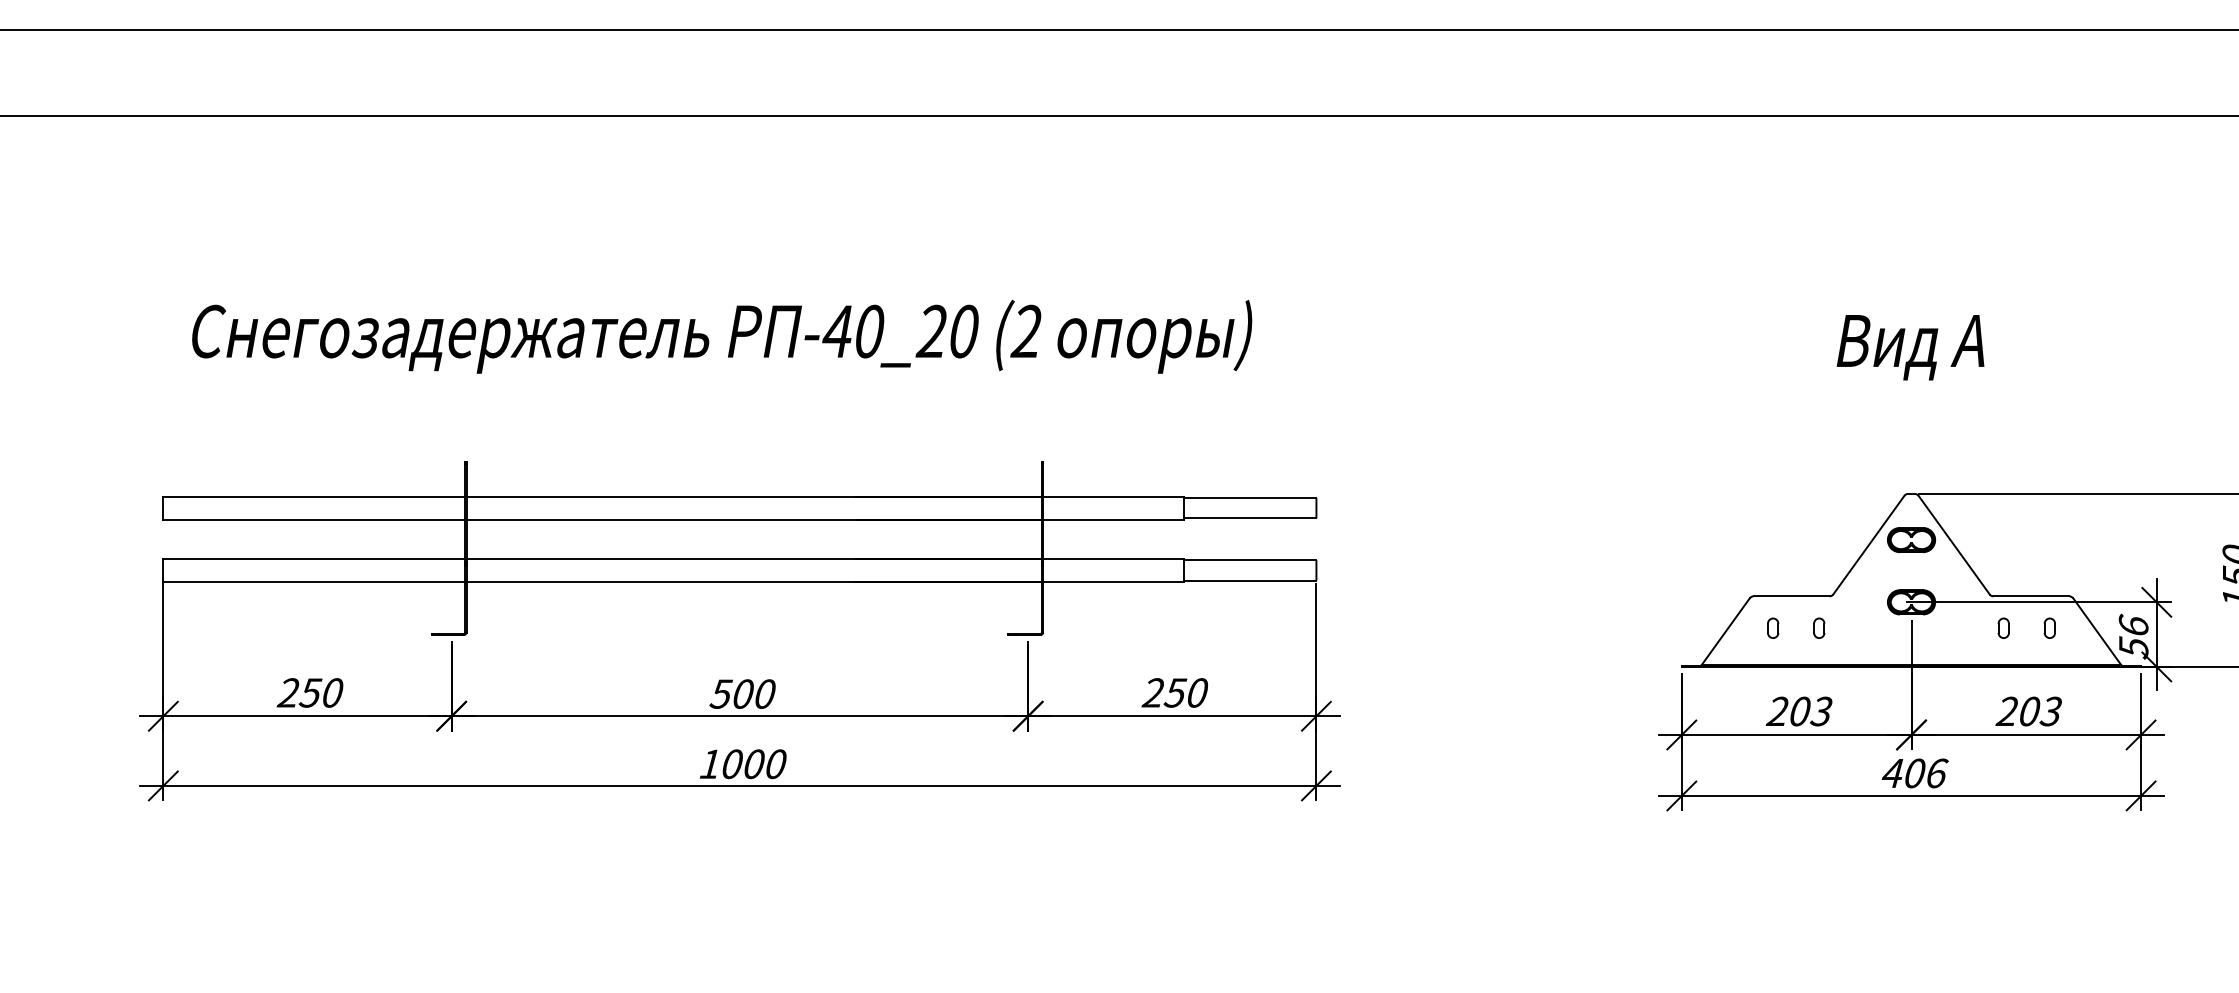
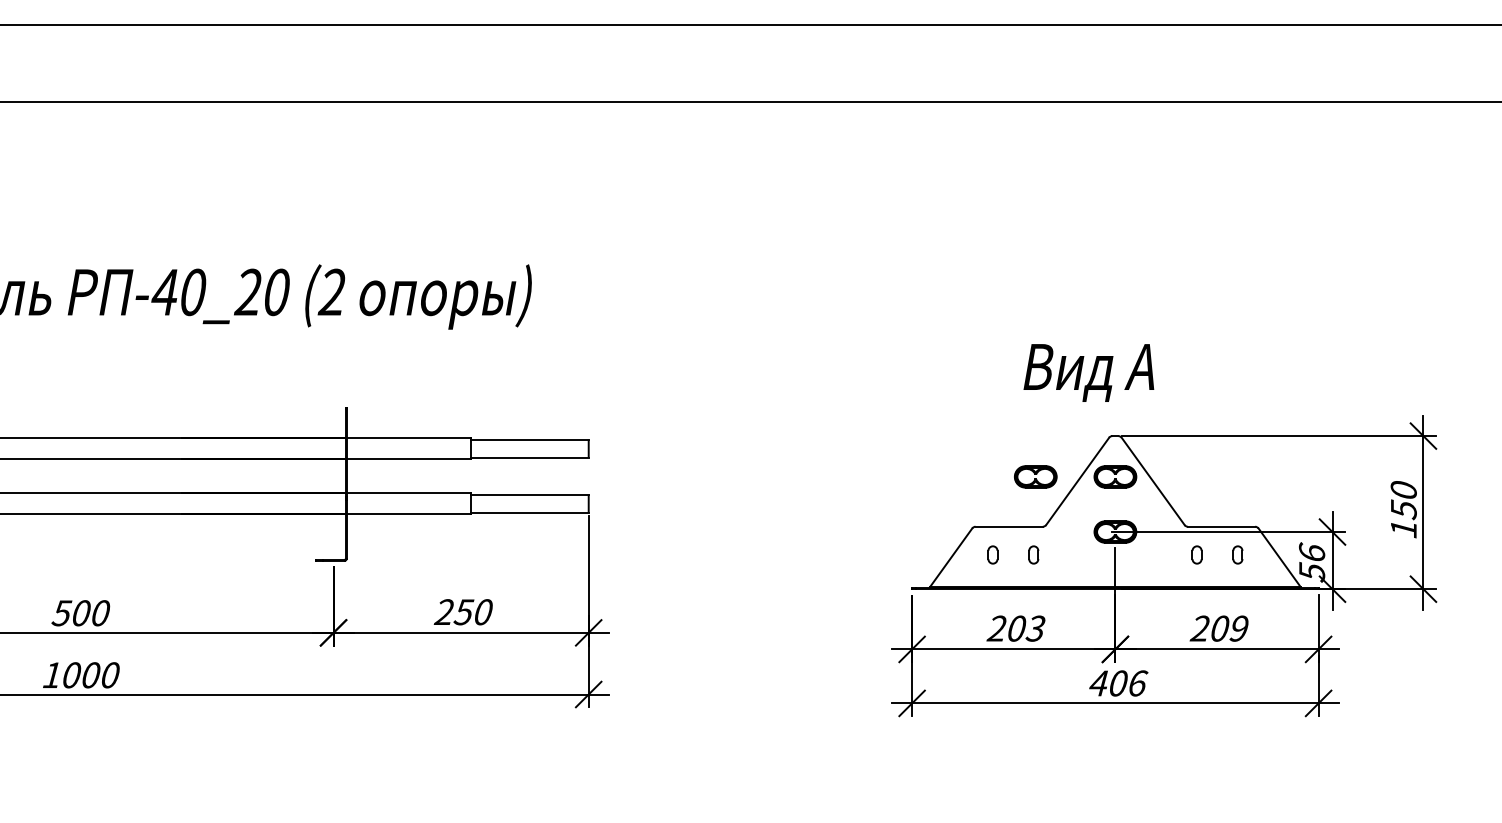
text: (1910, 347) -> (1088, 372), moved
part: (1821, 540) -> (1035, 477), added
text: (2050, 711) -> (1238, 628), 203 -> 209

